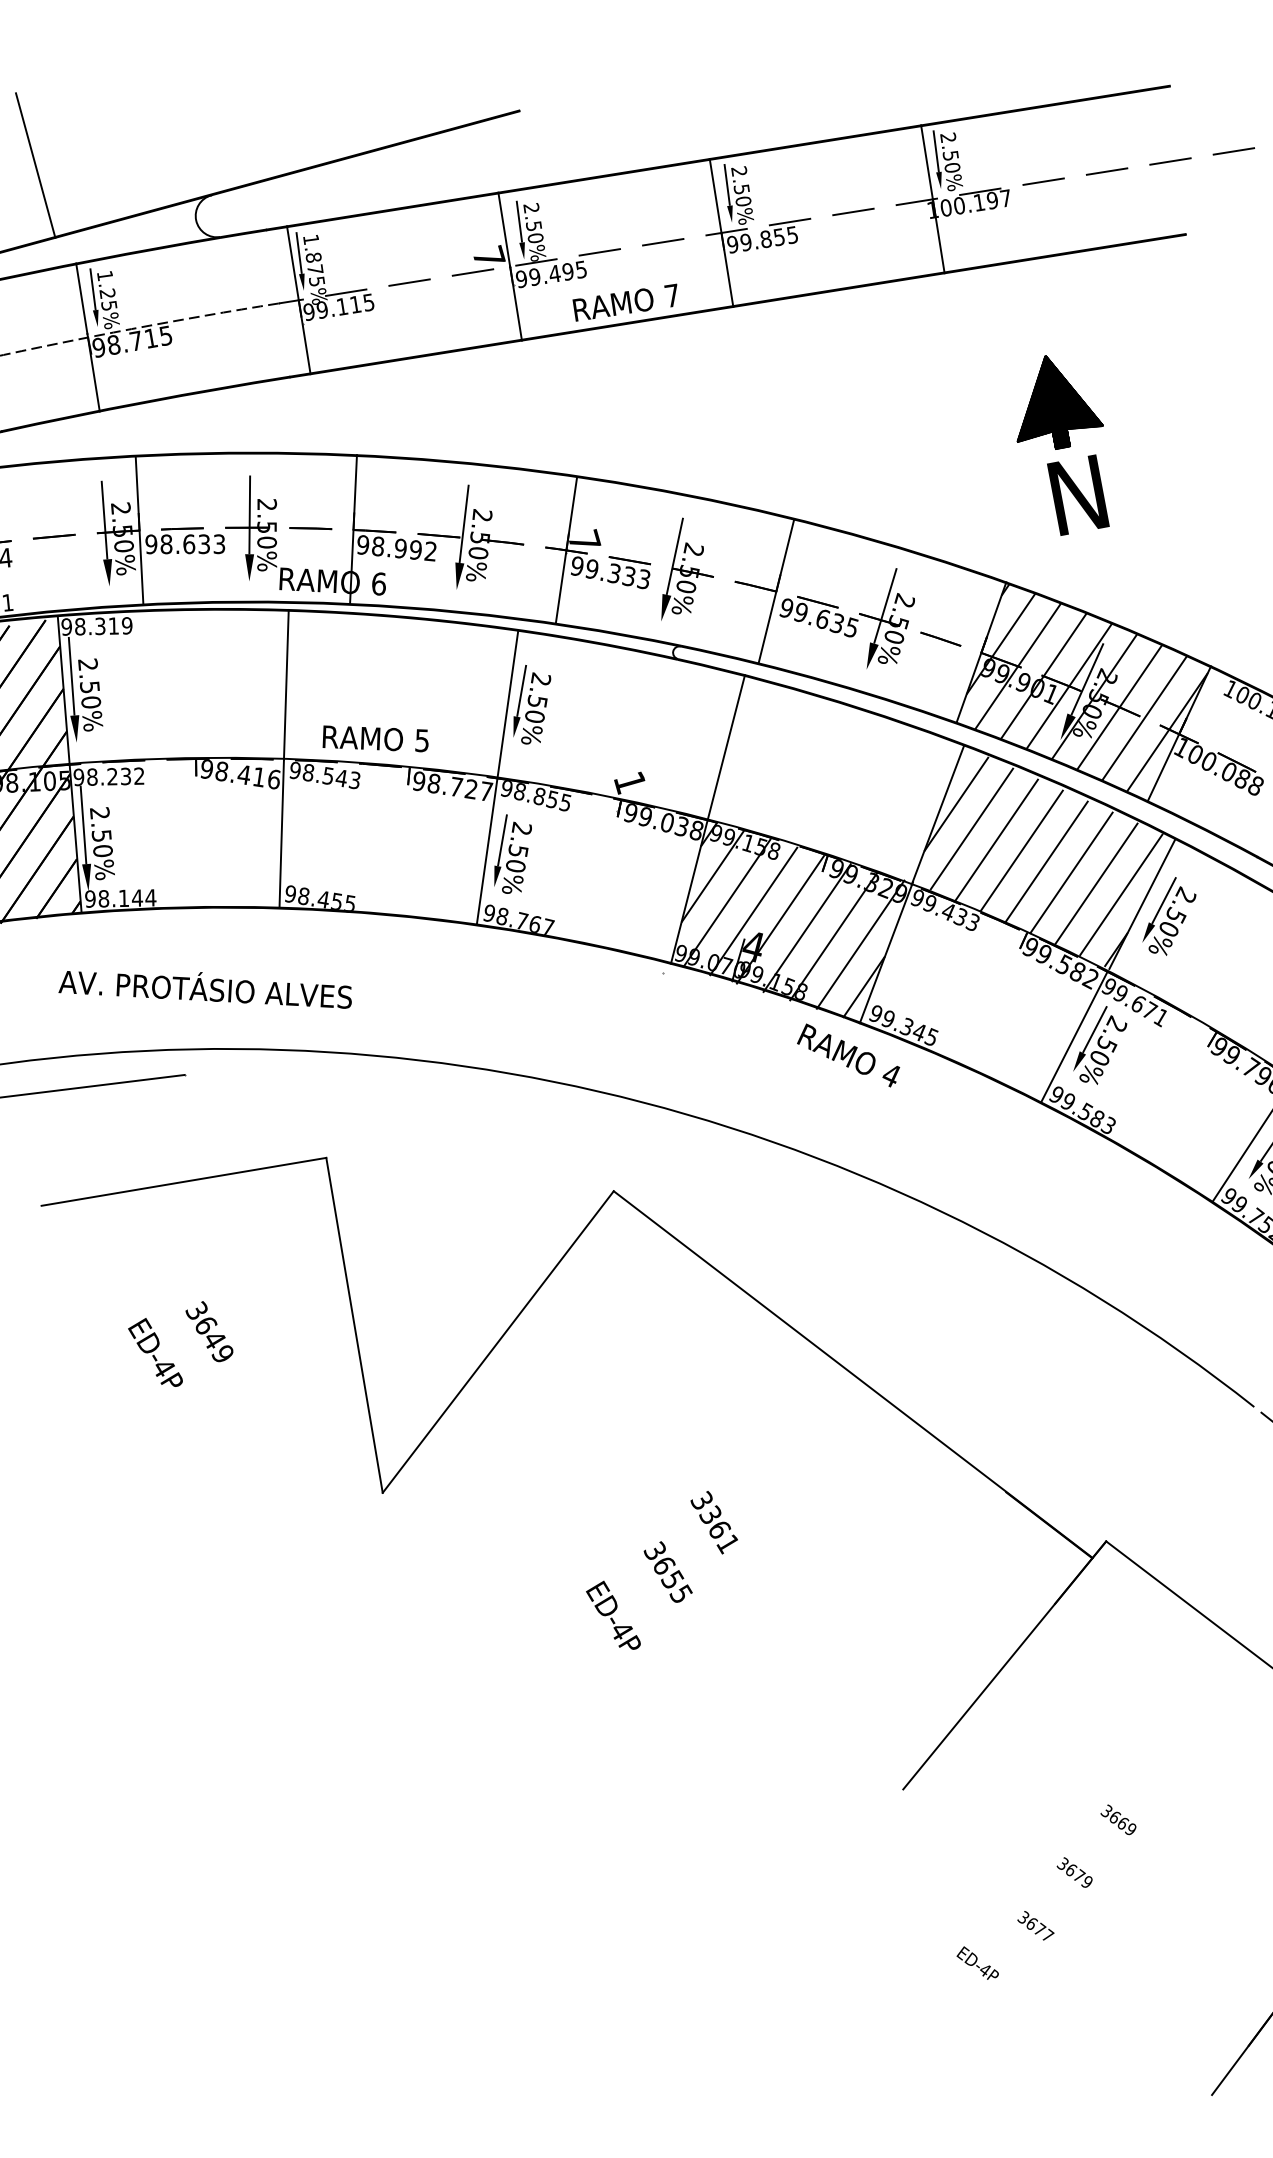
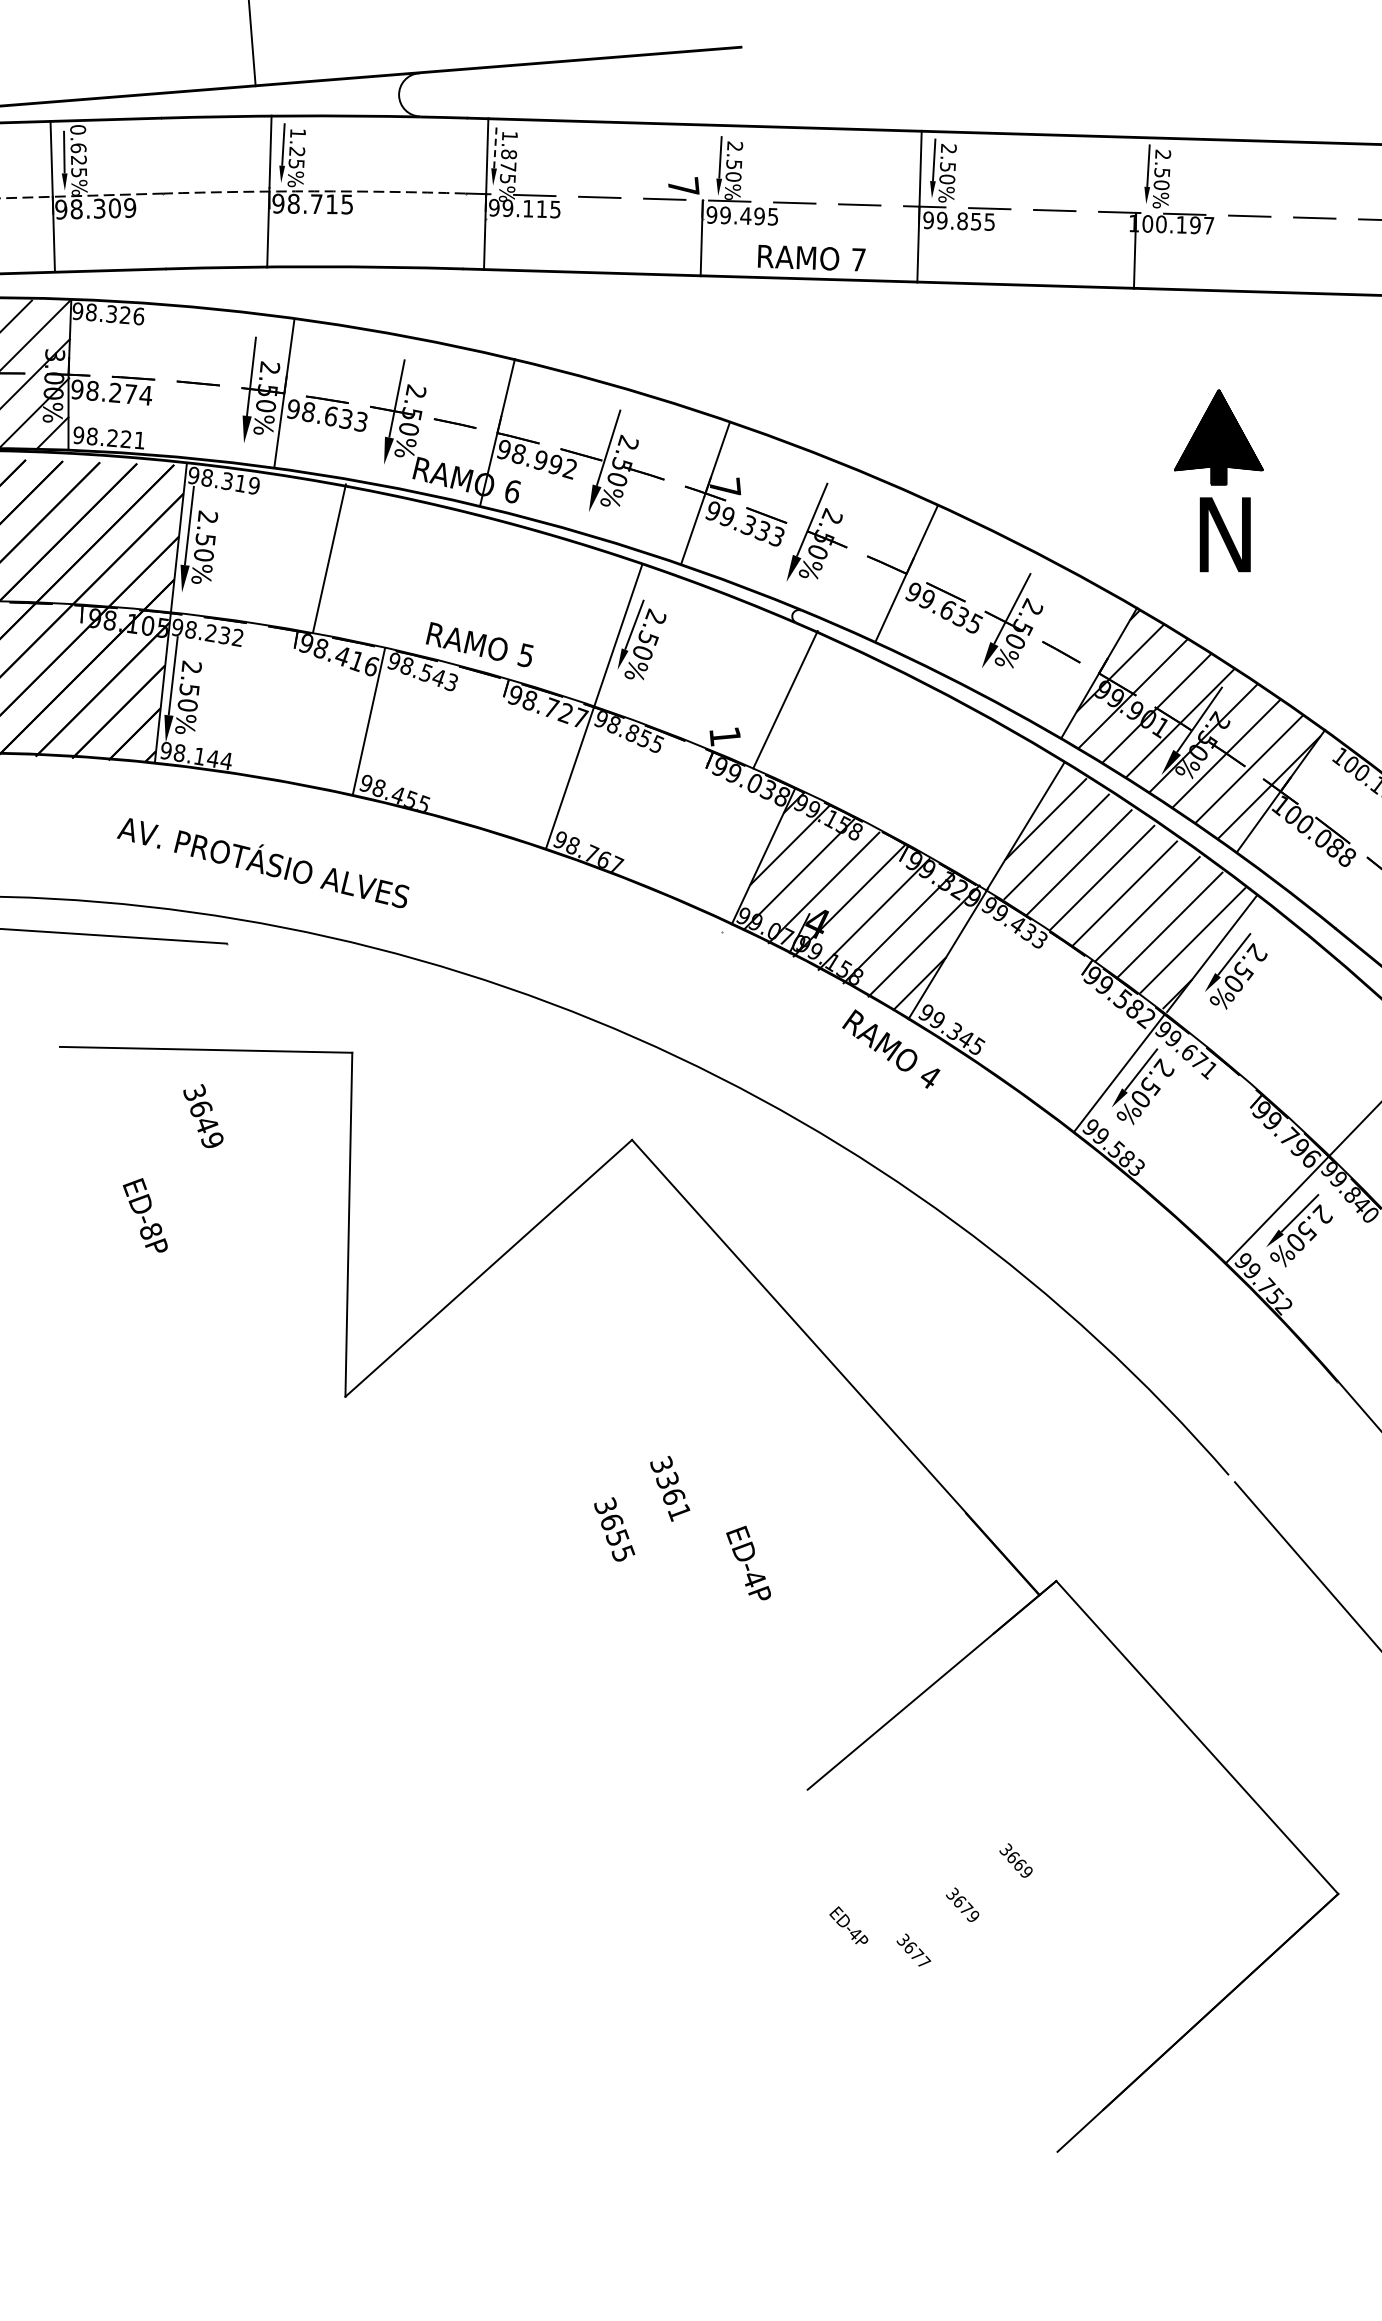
line: (927, 161) -> (1137, 174), removed
line: (503, 229) -> (703, 162), removed
line: (299, 252) -> (495, 146), solid -> dashed
line: (286, 684) -> (329, 558), moved
line: (726, 747) -> (785, 699), moved
part: (512, 853) -> (594, 784), removed
text: (209, 1332) -> (203, 1116), moved
text: (164, 1368) -> (151, 1231), ED-4P -> ED-8P
text: (613, 1615) -> (748, 1562), moved
text: (977, 1963) -> (848, 1925), moved

